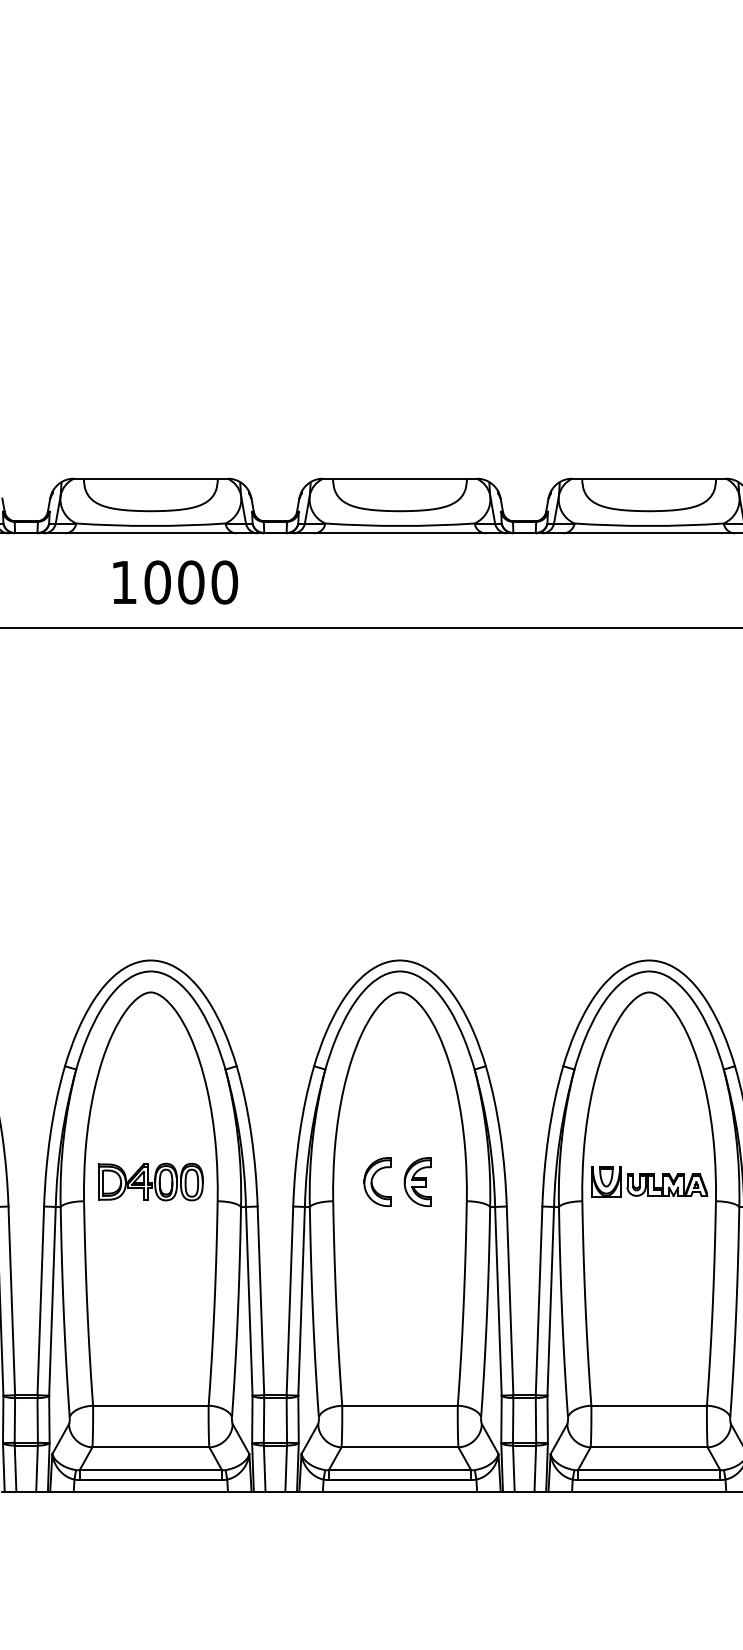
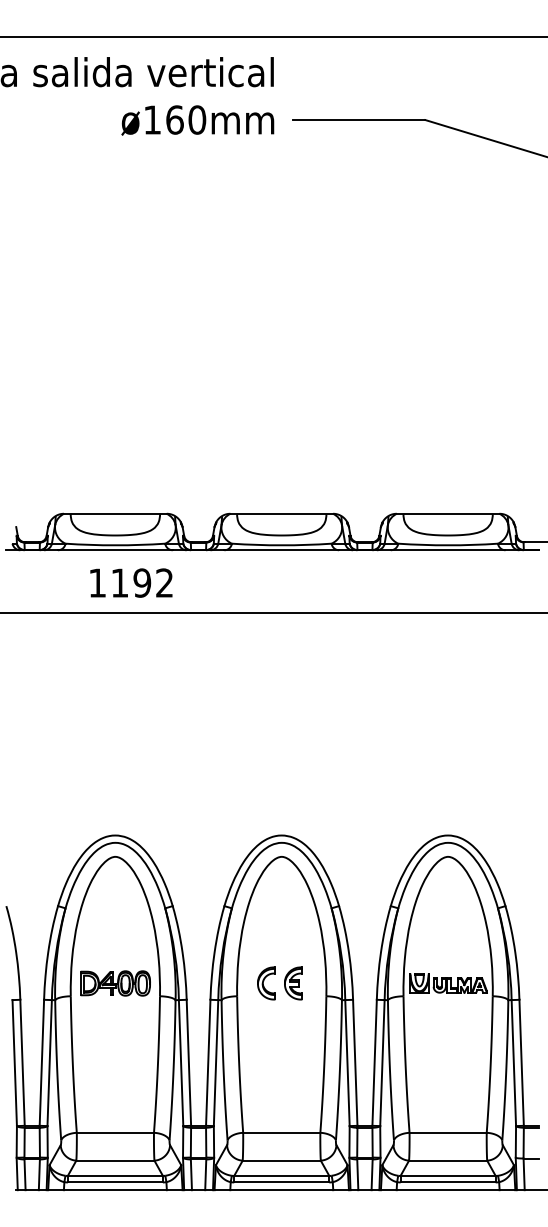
text: (191, 581) -> (142, 582), 1000 -> 1192

